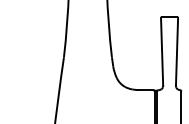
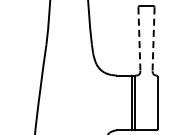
line: (162, 52) -> (139, 39), solid -> dashed
line: (176, 52) -> (153, 39), solid -> dashed

